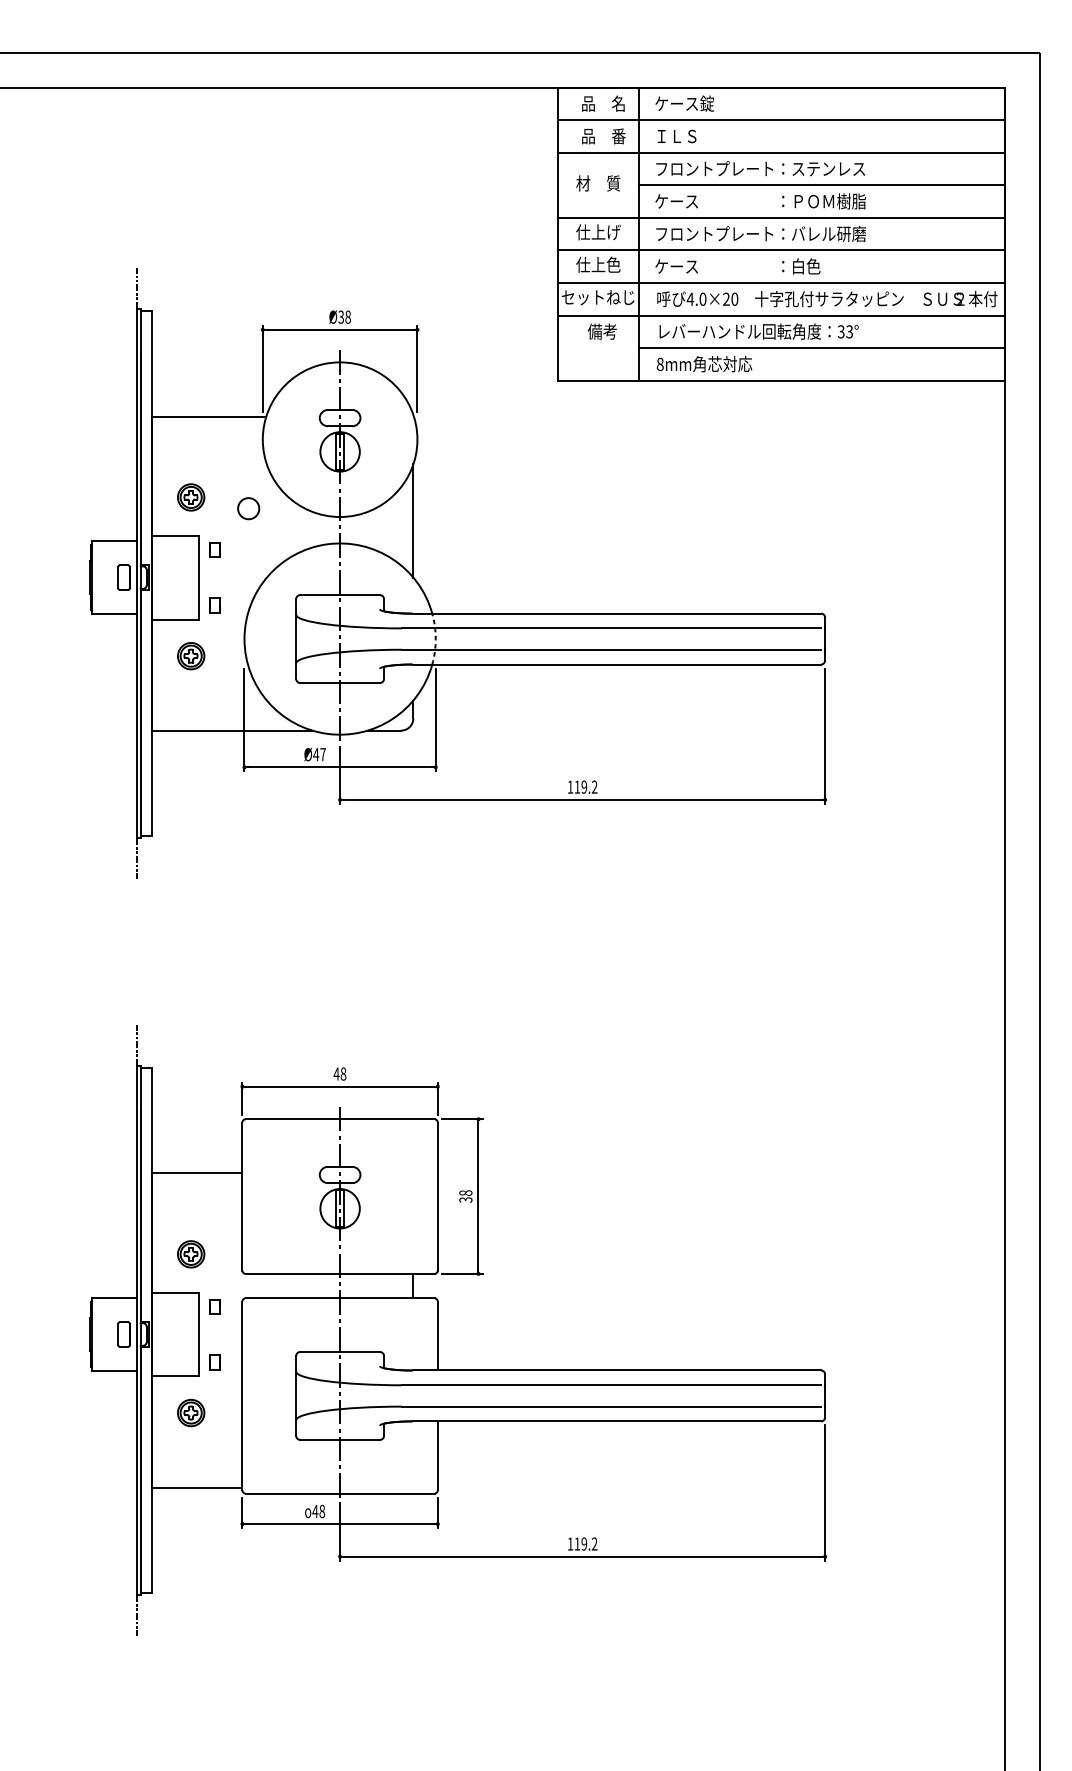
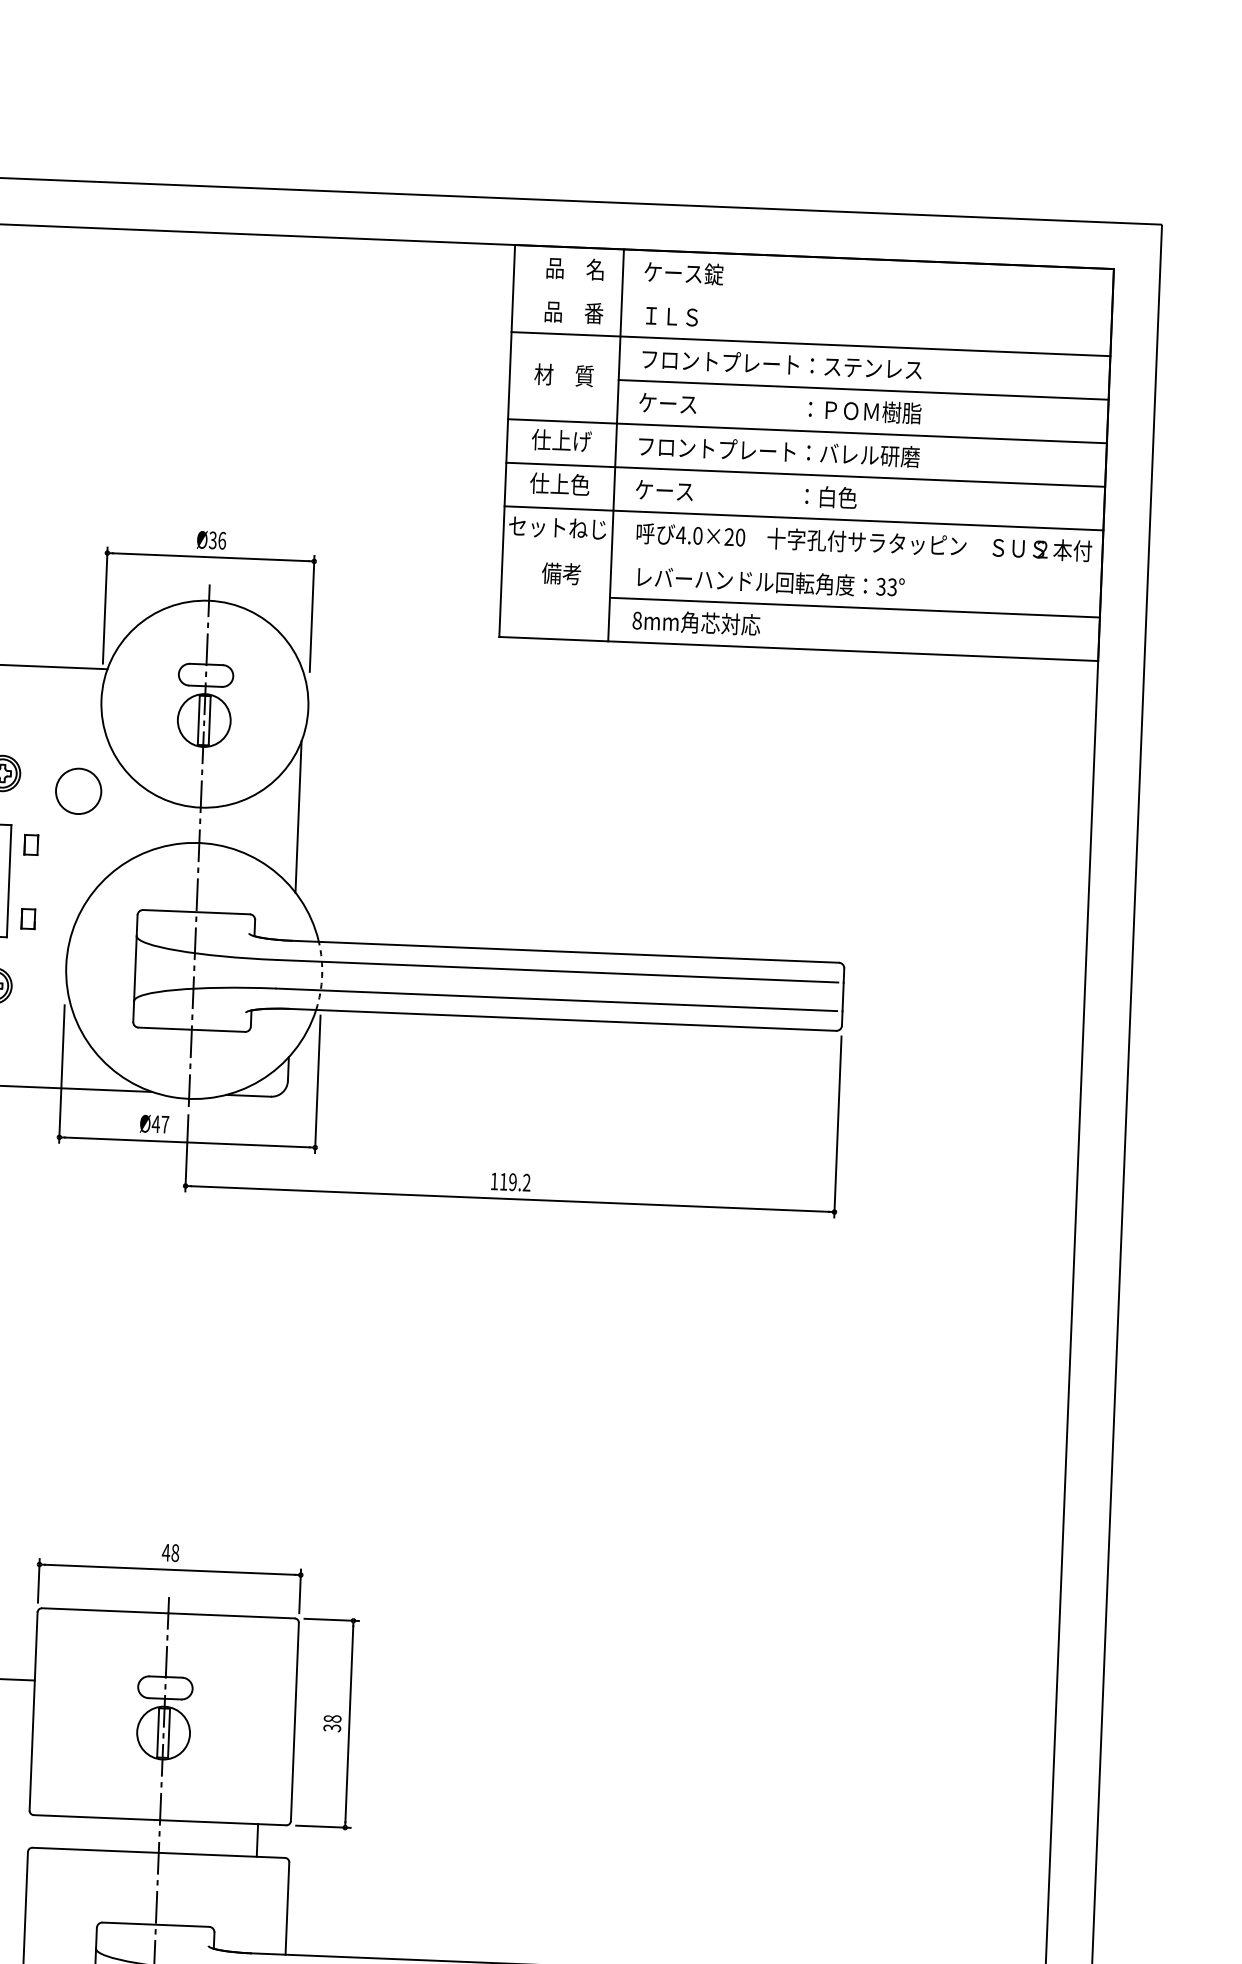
line: (781, 120) -> (812, 300), removed
line: (781, 315) -> (802, 561), removed
text: (347, 316) -> (221, 539), Ø38 -> Ø36
circle: (248, 508) -> (78, 791), size x1.6

